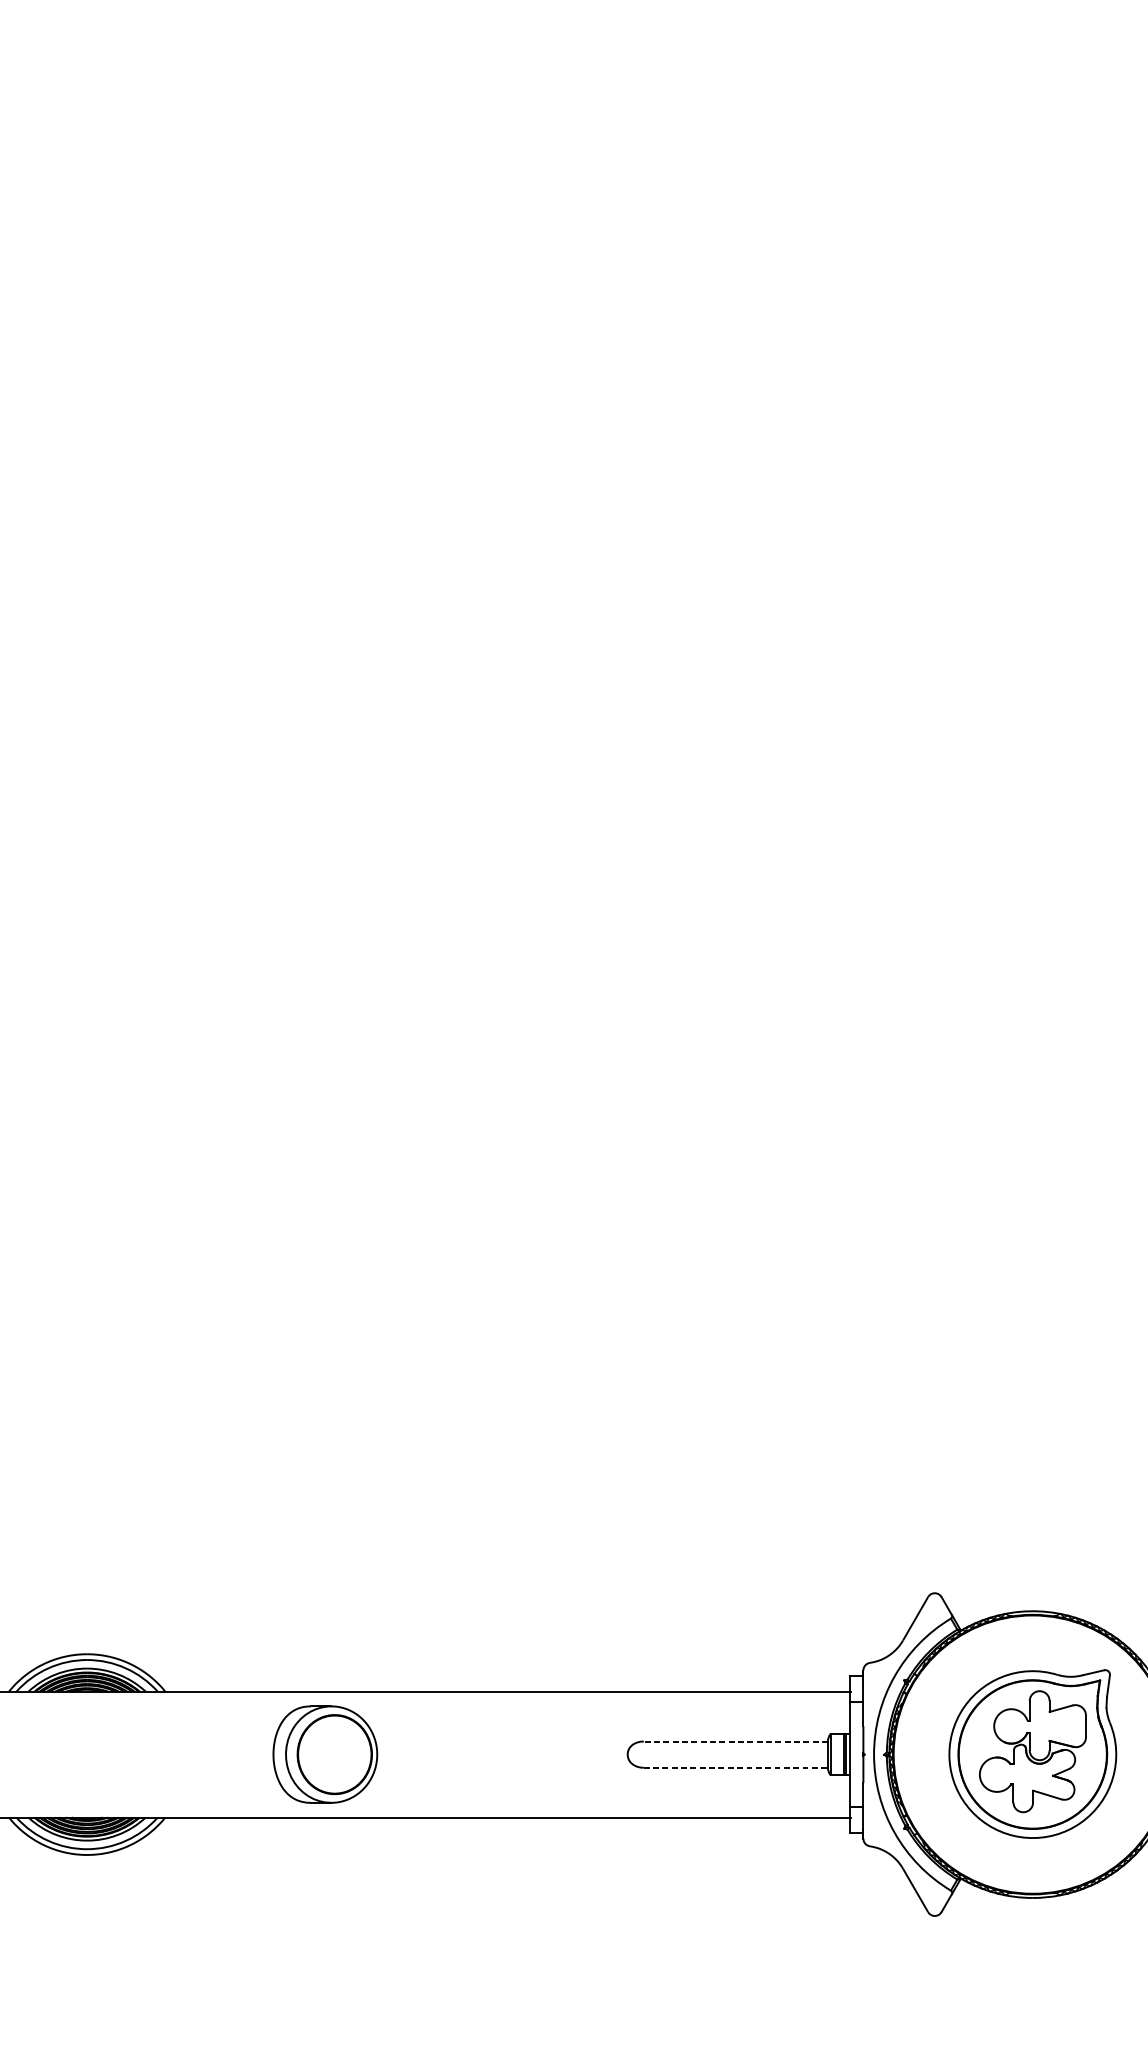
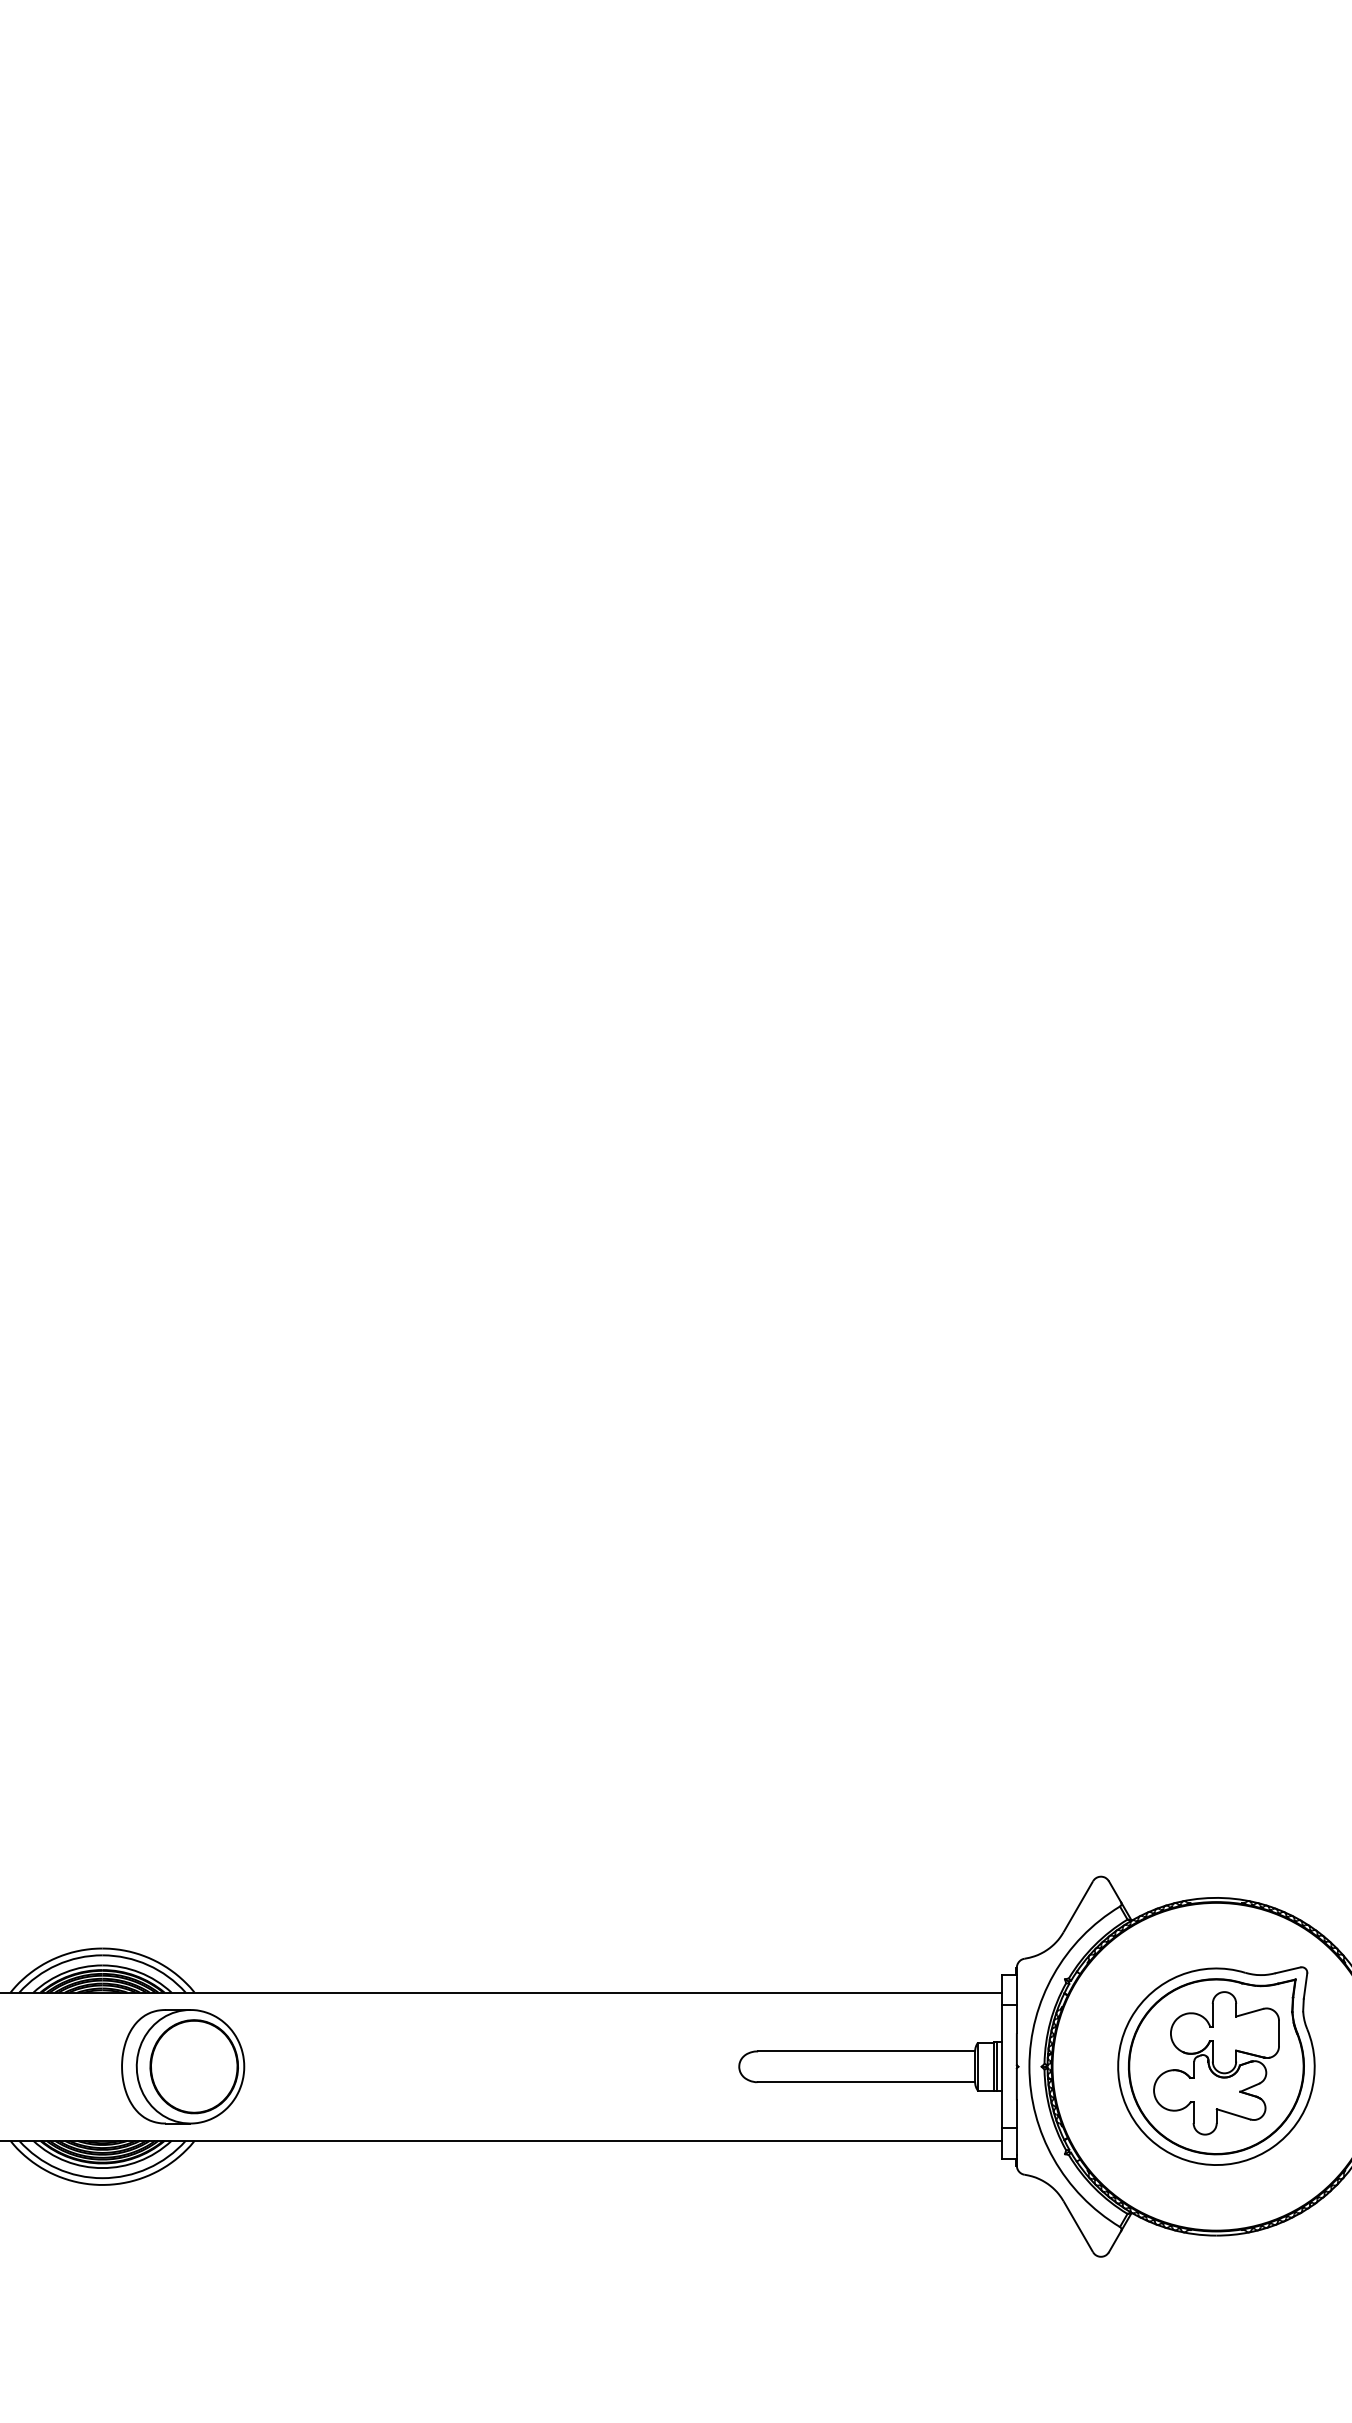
line: (735, 1741) -> (866, 2051), dashed -> solid
part: (325, 1754) -> (183, 2066), moved
line: (736, 1767) -> (867, 2082), dashed -> solid

